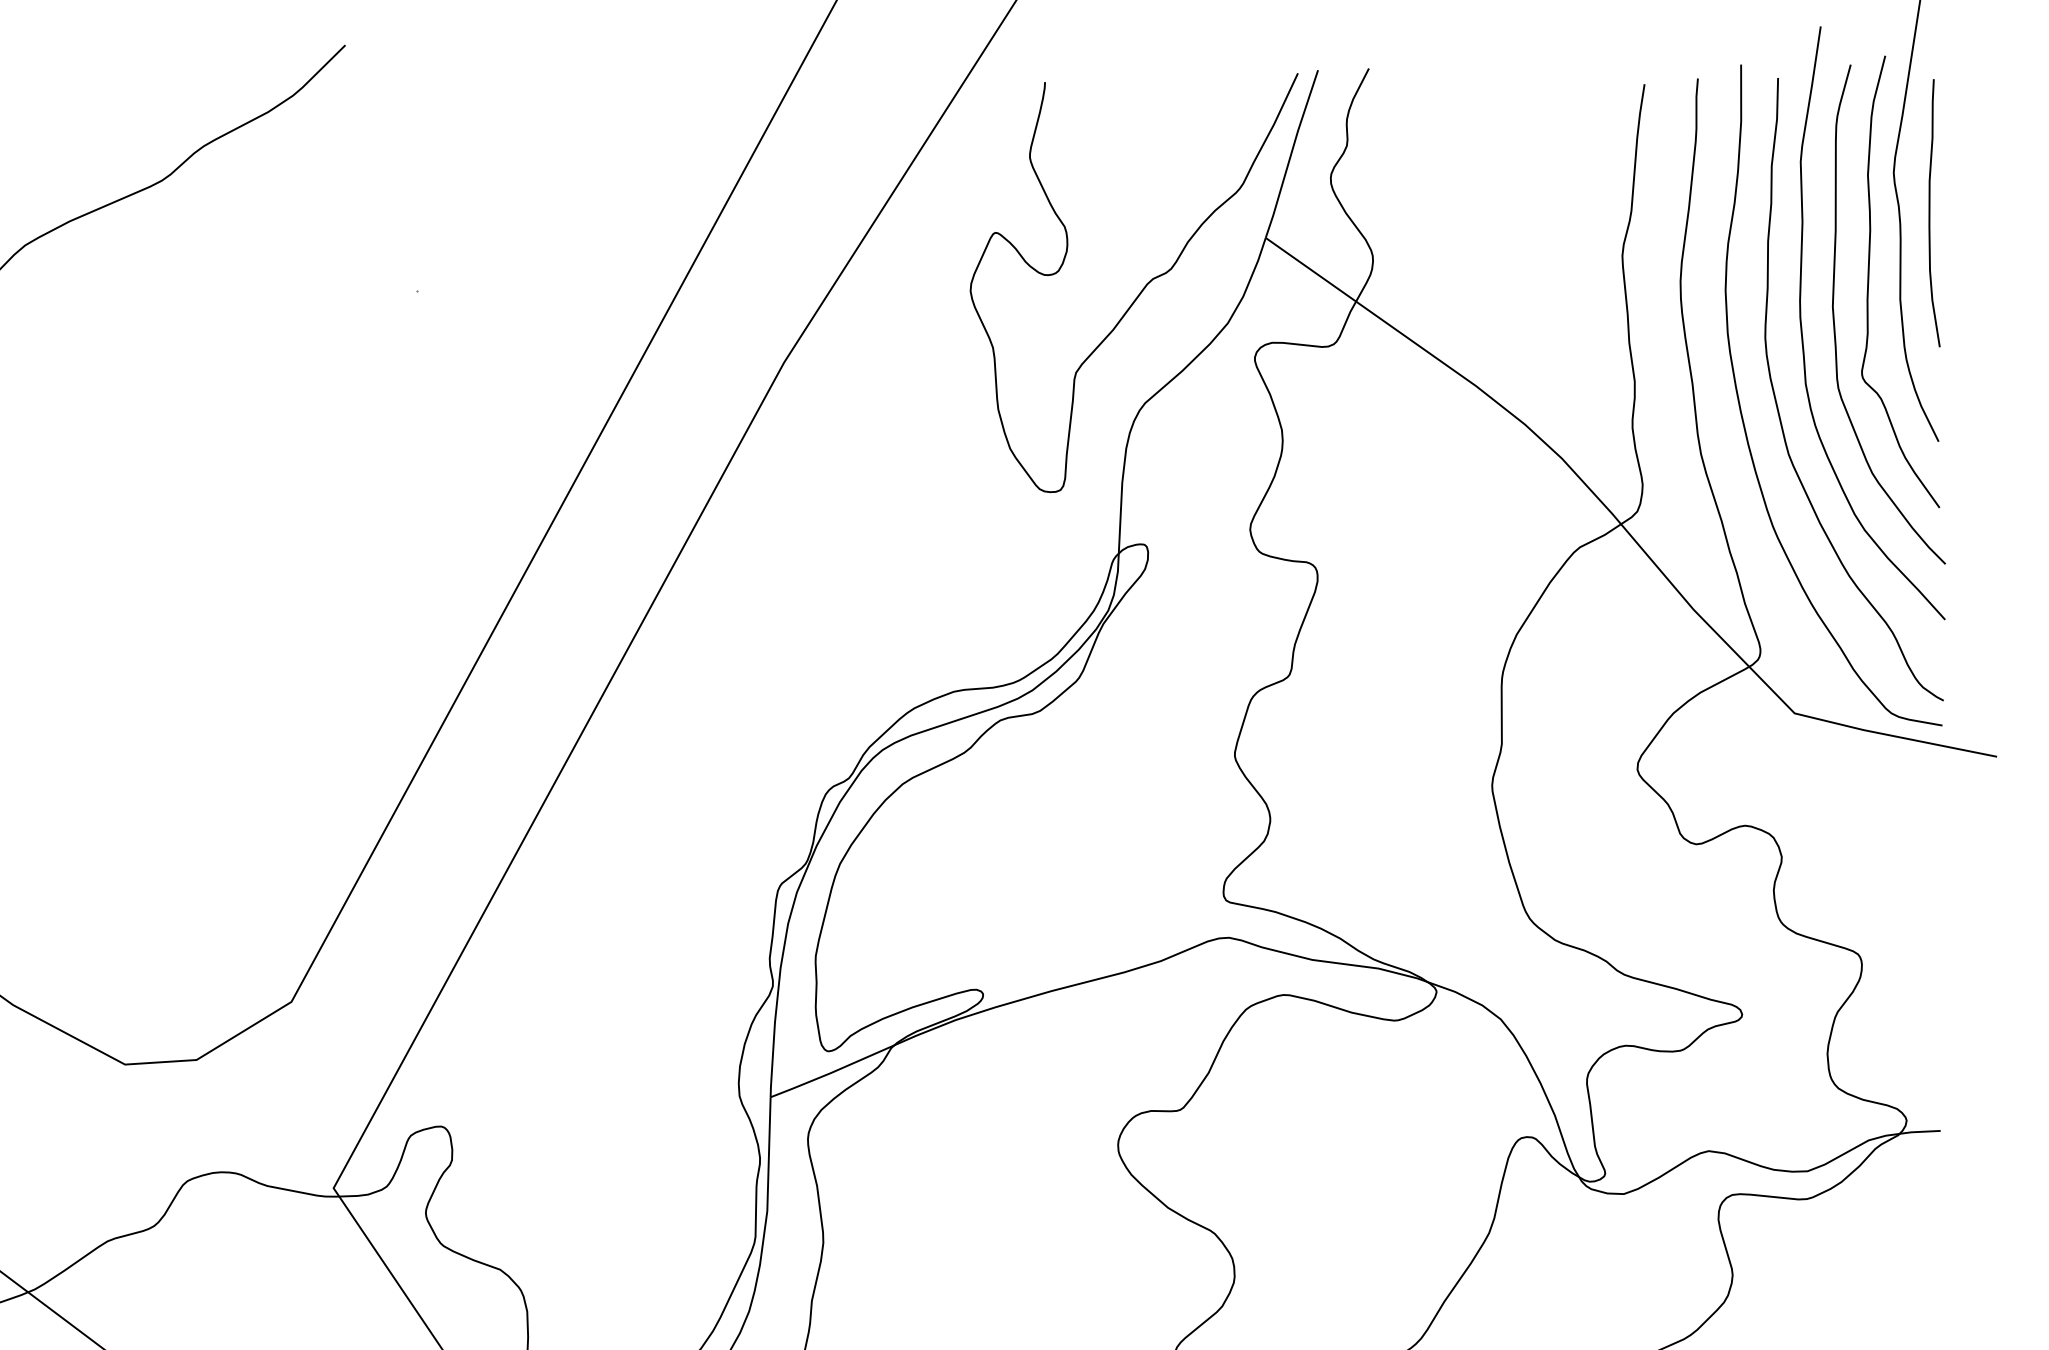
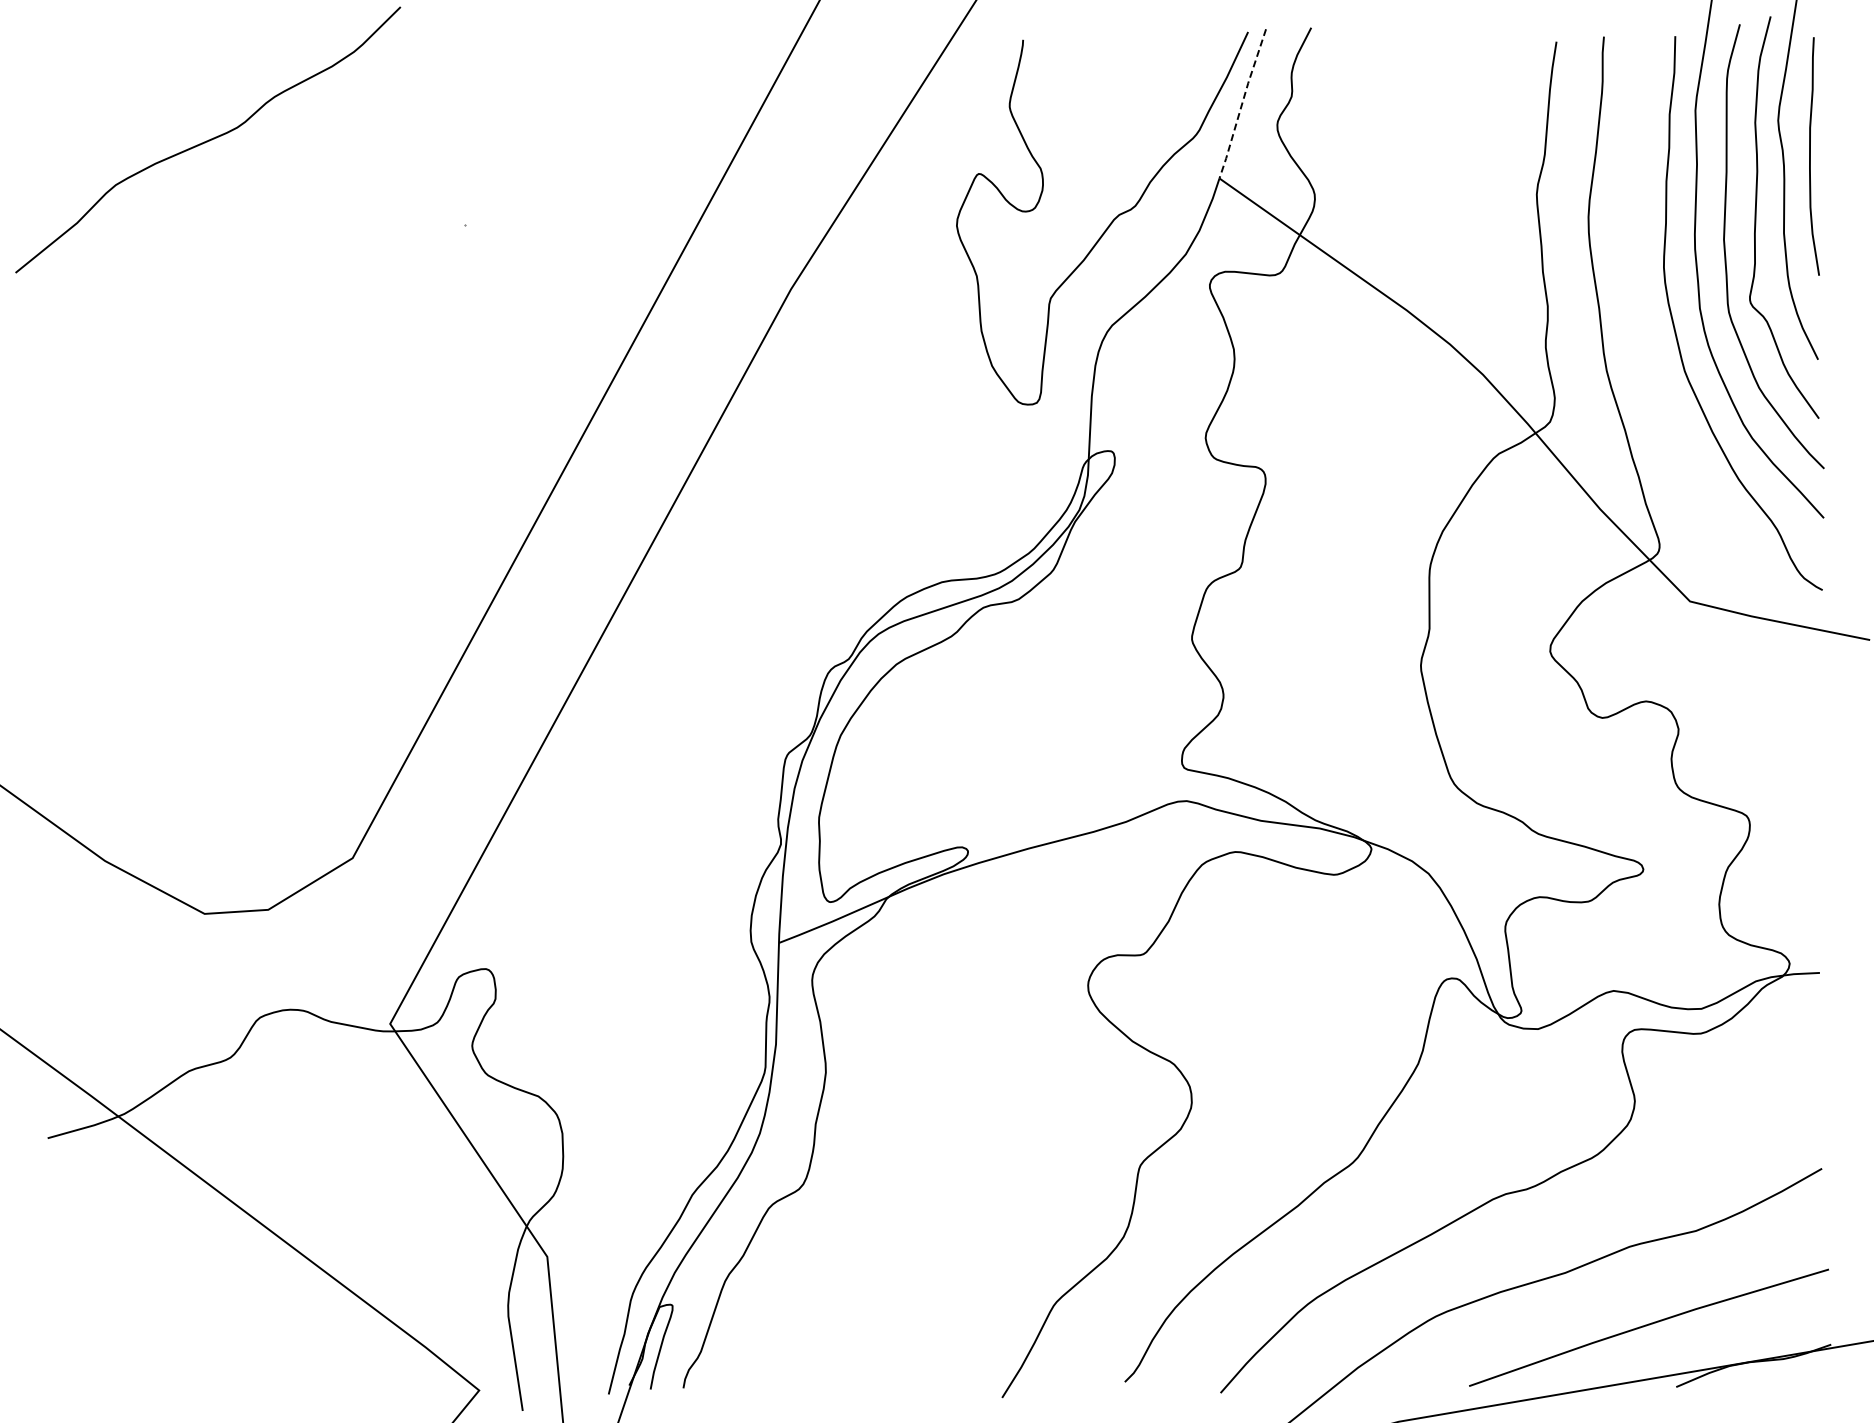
line: (1291, 154) -> (1242, 104), solid -> dashed
curve: (1743, 416) -> (1644, 337), removed

